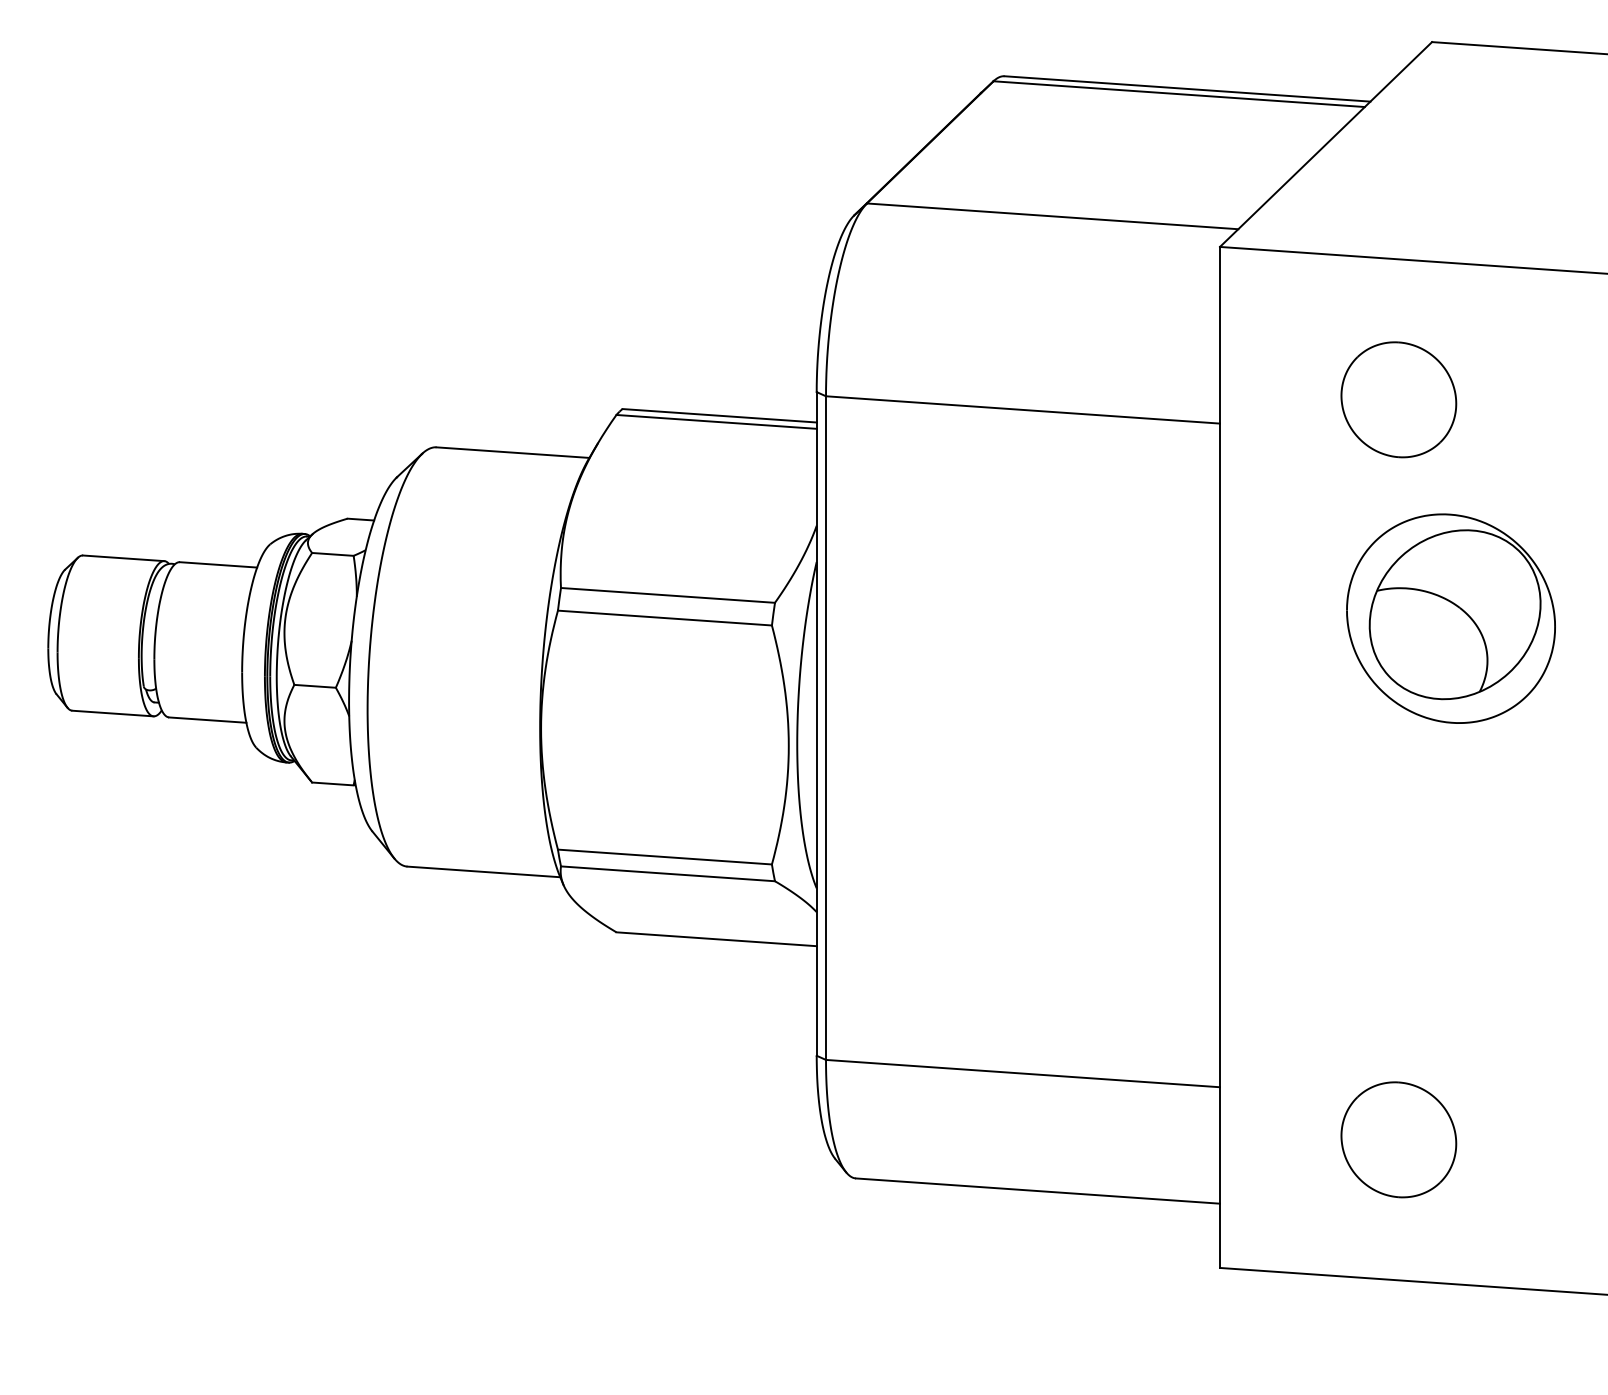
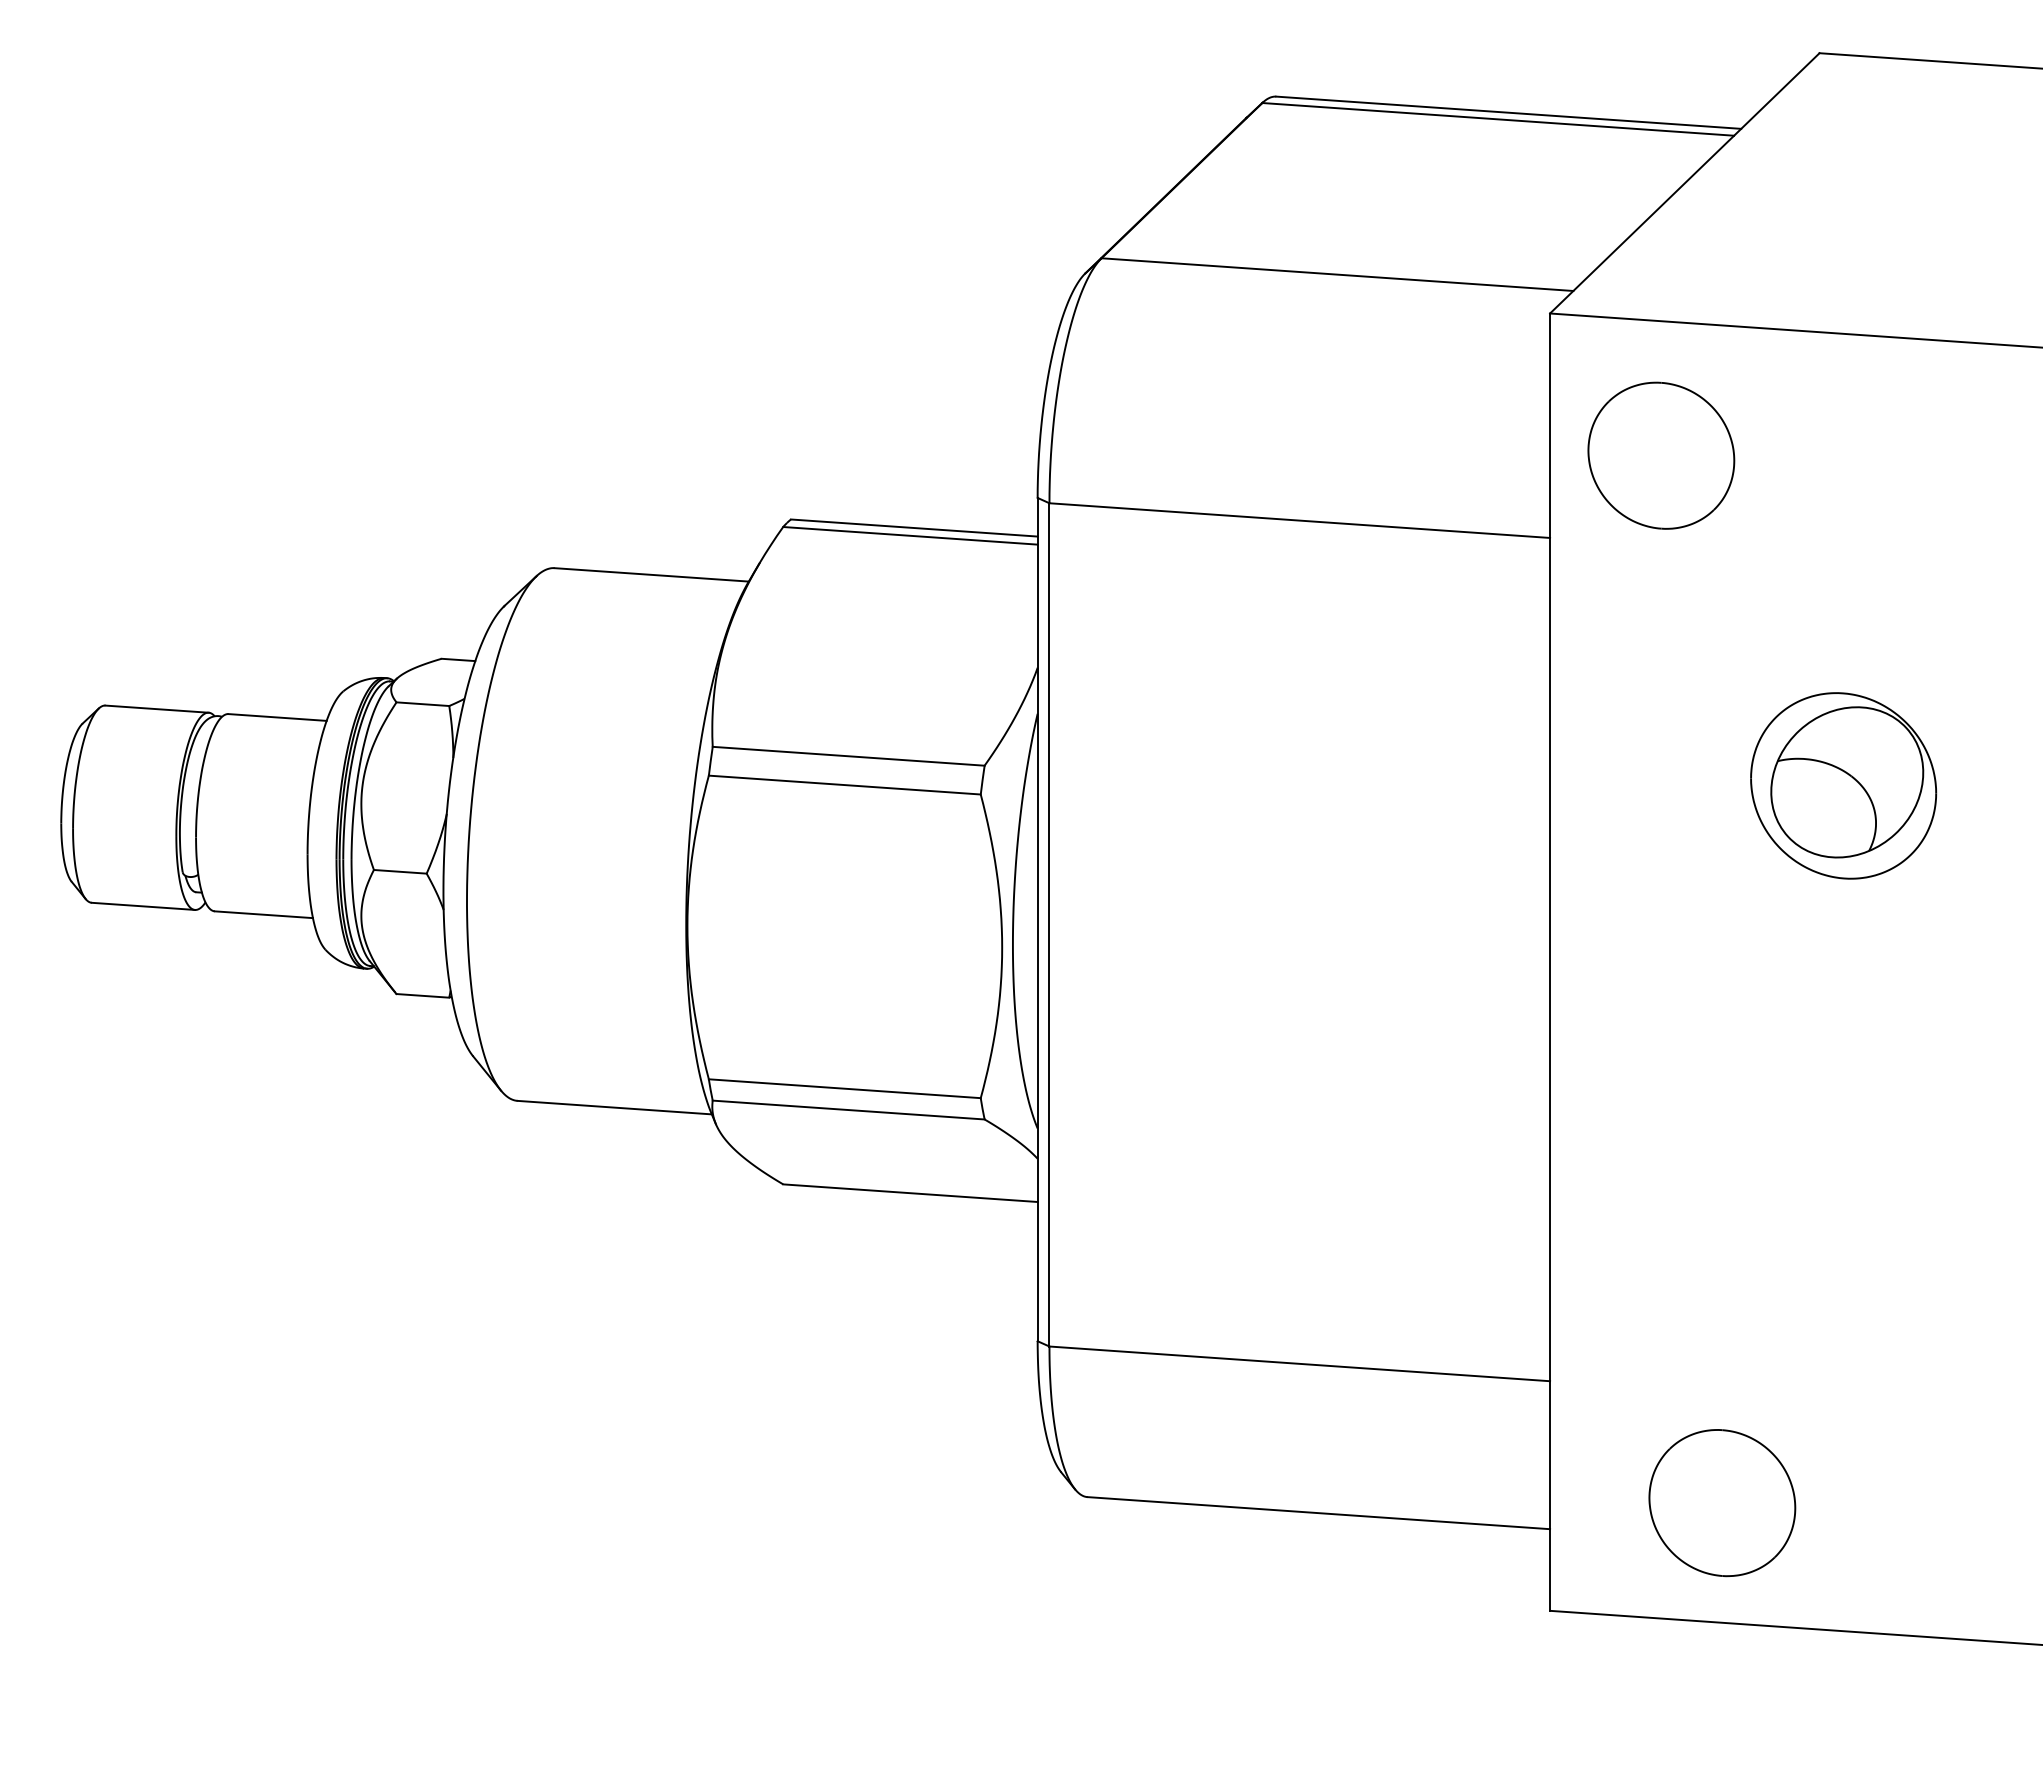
part: (1398, 399) -> (1661, 455), moved
part: (1450, 618) -> (1843, 785), size x0.7
part: (1398, 1140) -> (1722, 1503), moved

